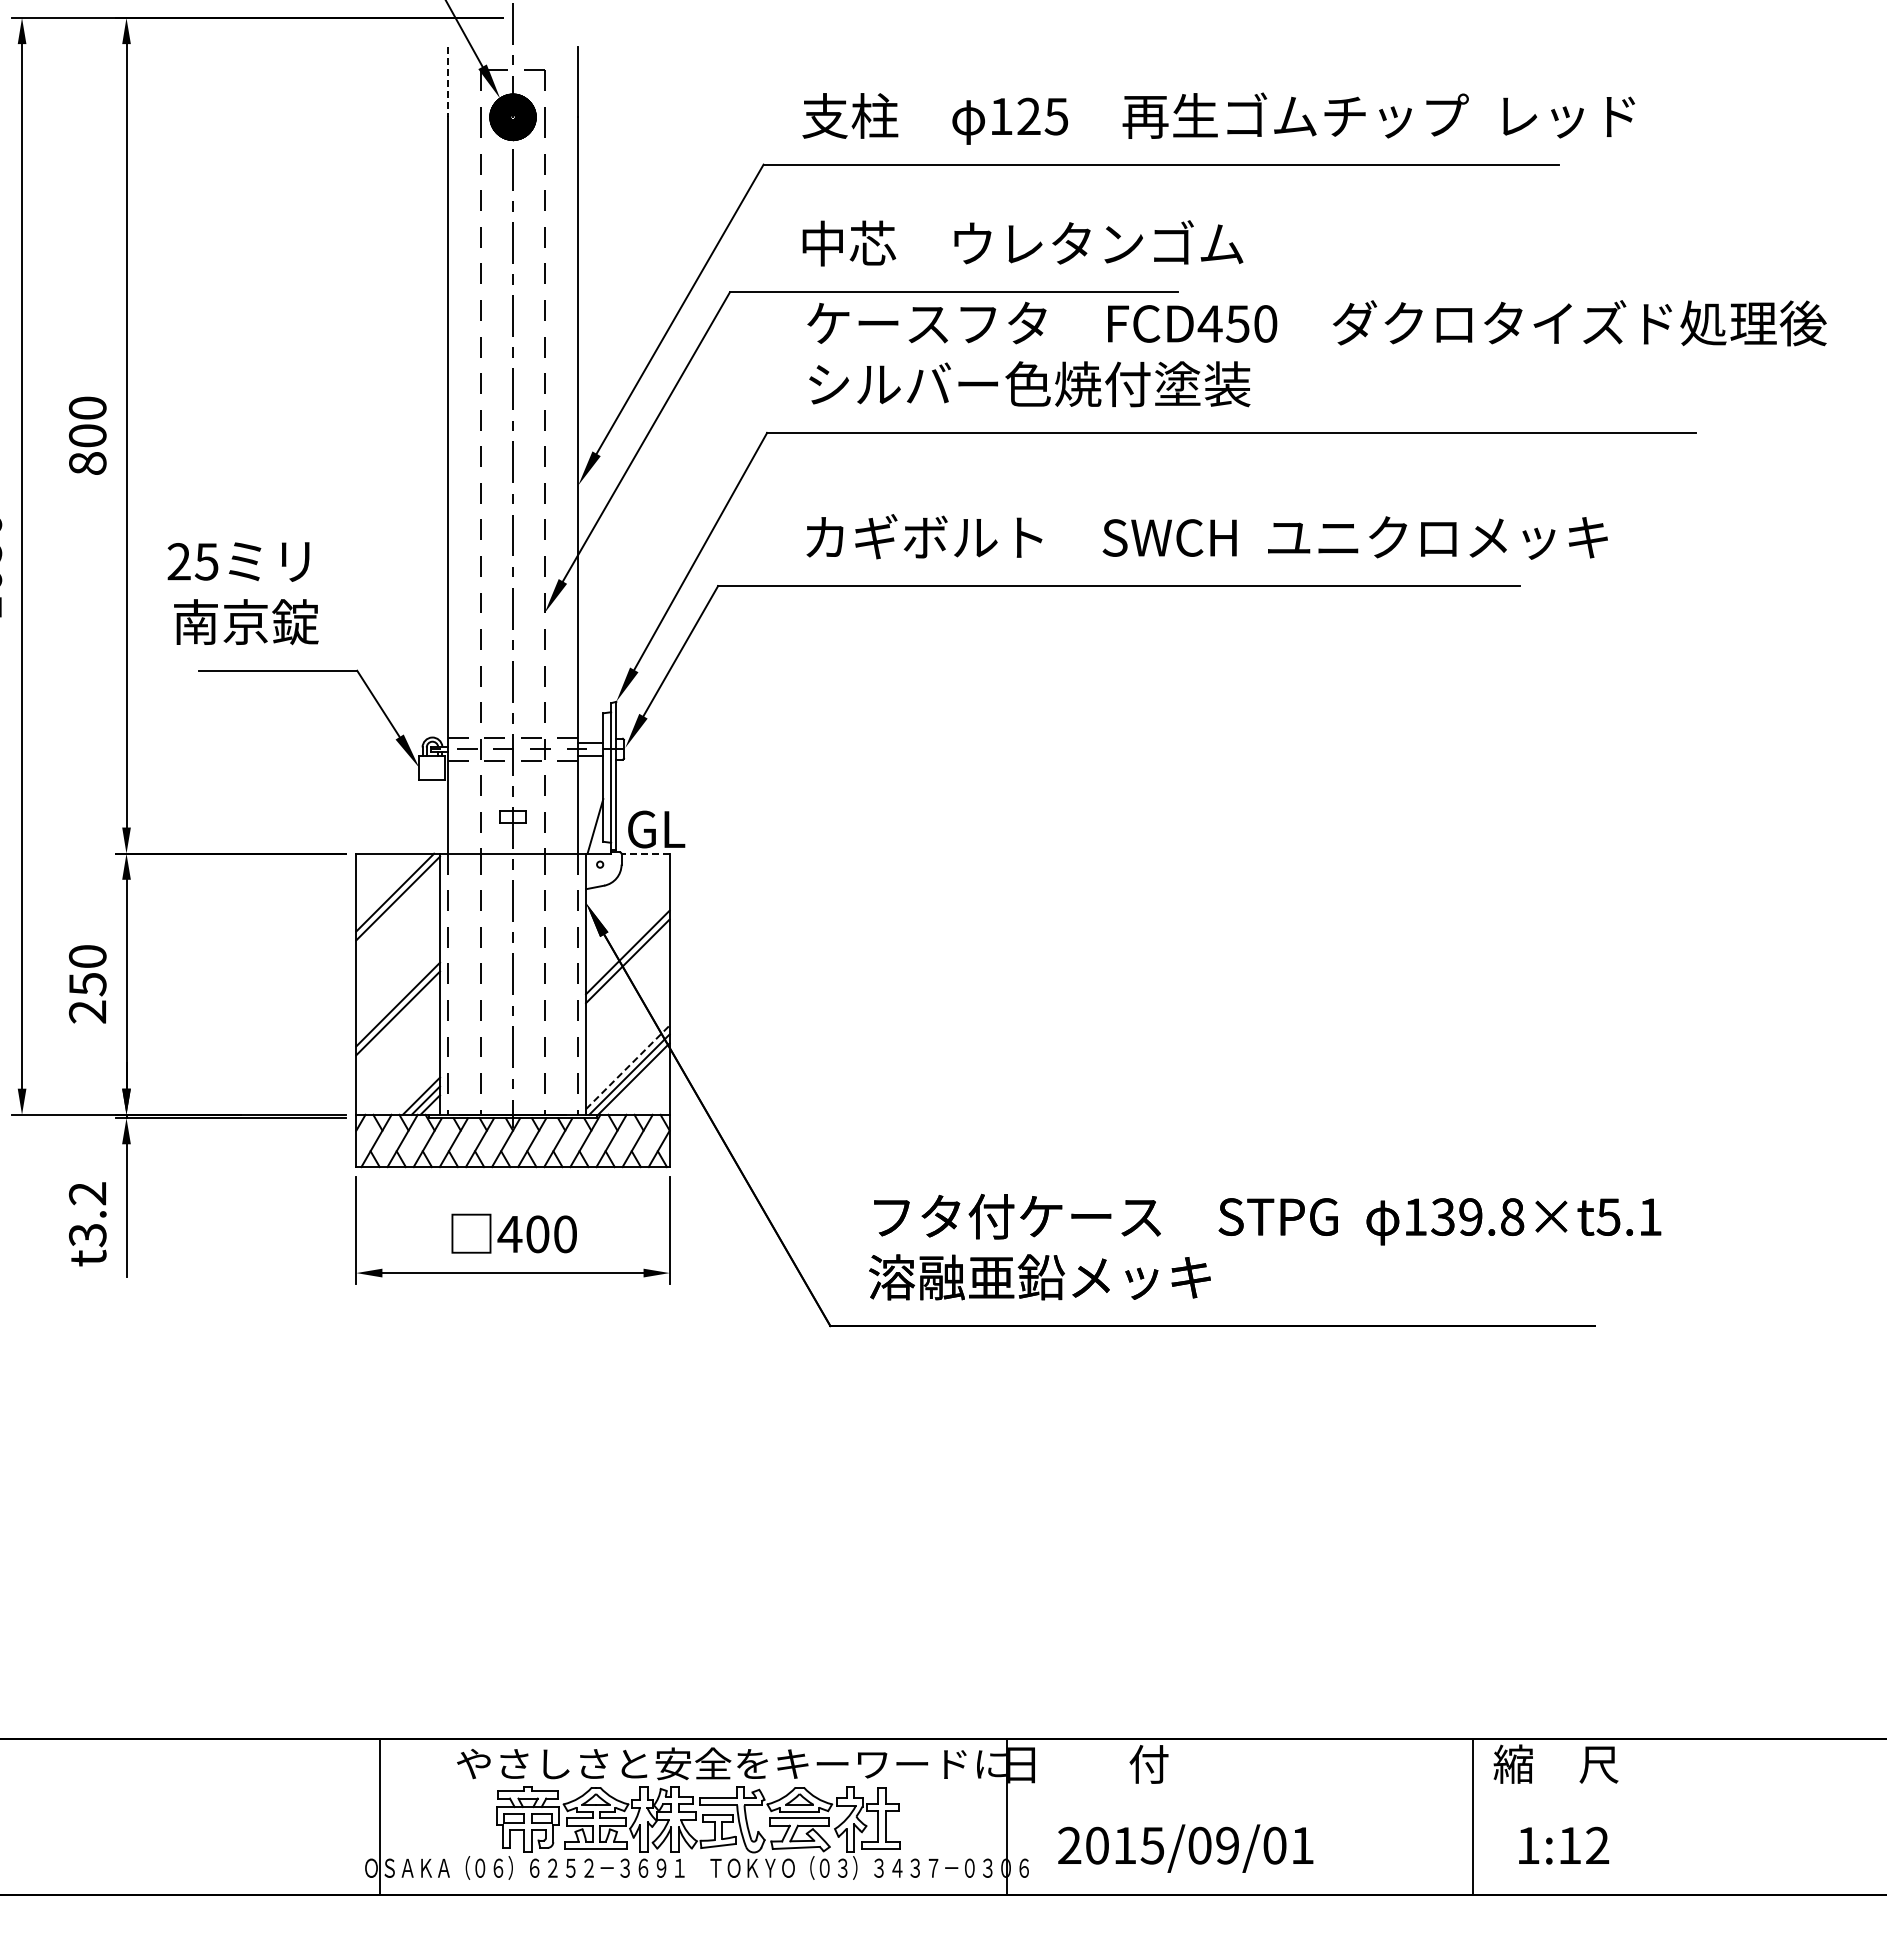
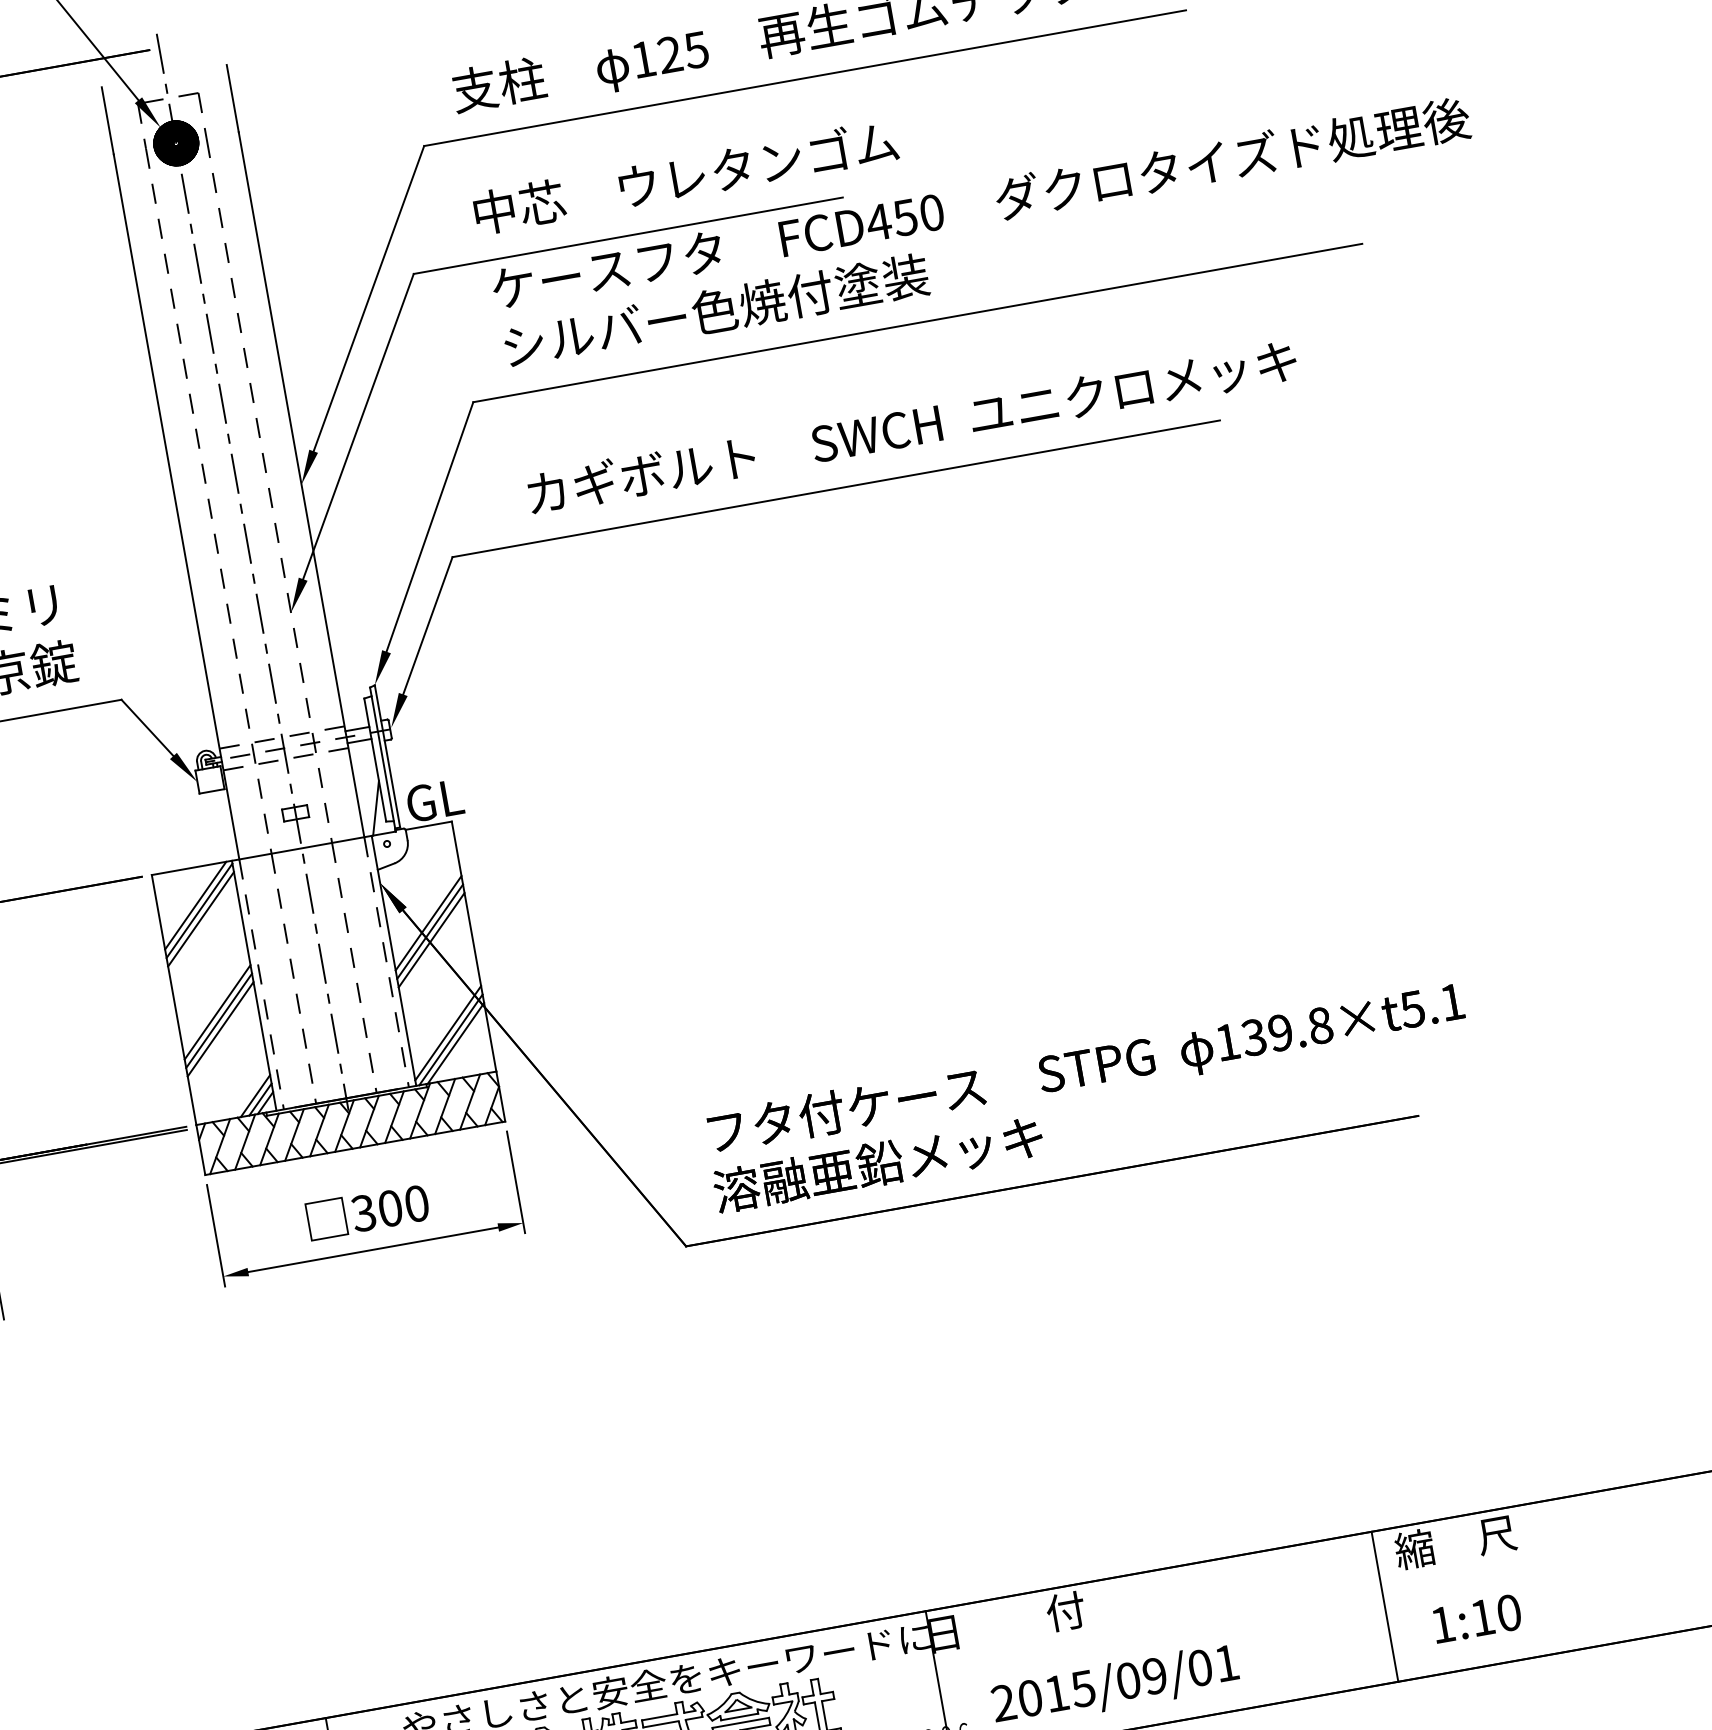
line: (447, 82) -> (107, 121), dashed -> solid
line: (645, 853) -> (428, 825), dashed -> solid
line: (398, 907) -> (201, 919), added
line: (627, 969) -> (431, 939), added
line: (398, 1022) -> (220, 1029), added
line: (628, 1066) -> (448, 1032), dashed -> solid
text: (509, 1234) -> (363, 1213), 400 -> 300
text: (1597, 1845) -> (1509, 1612), 1:12 -> 1:10

